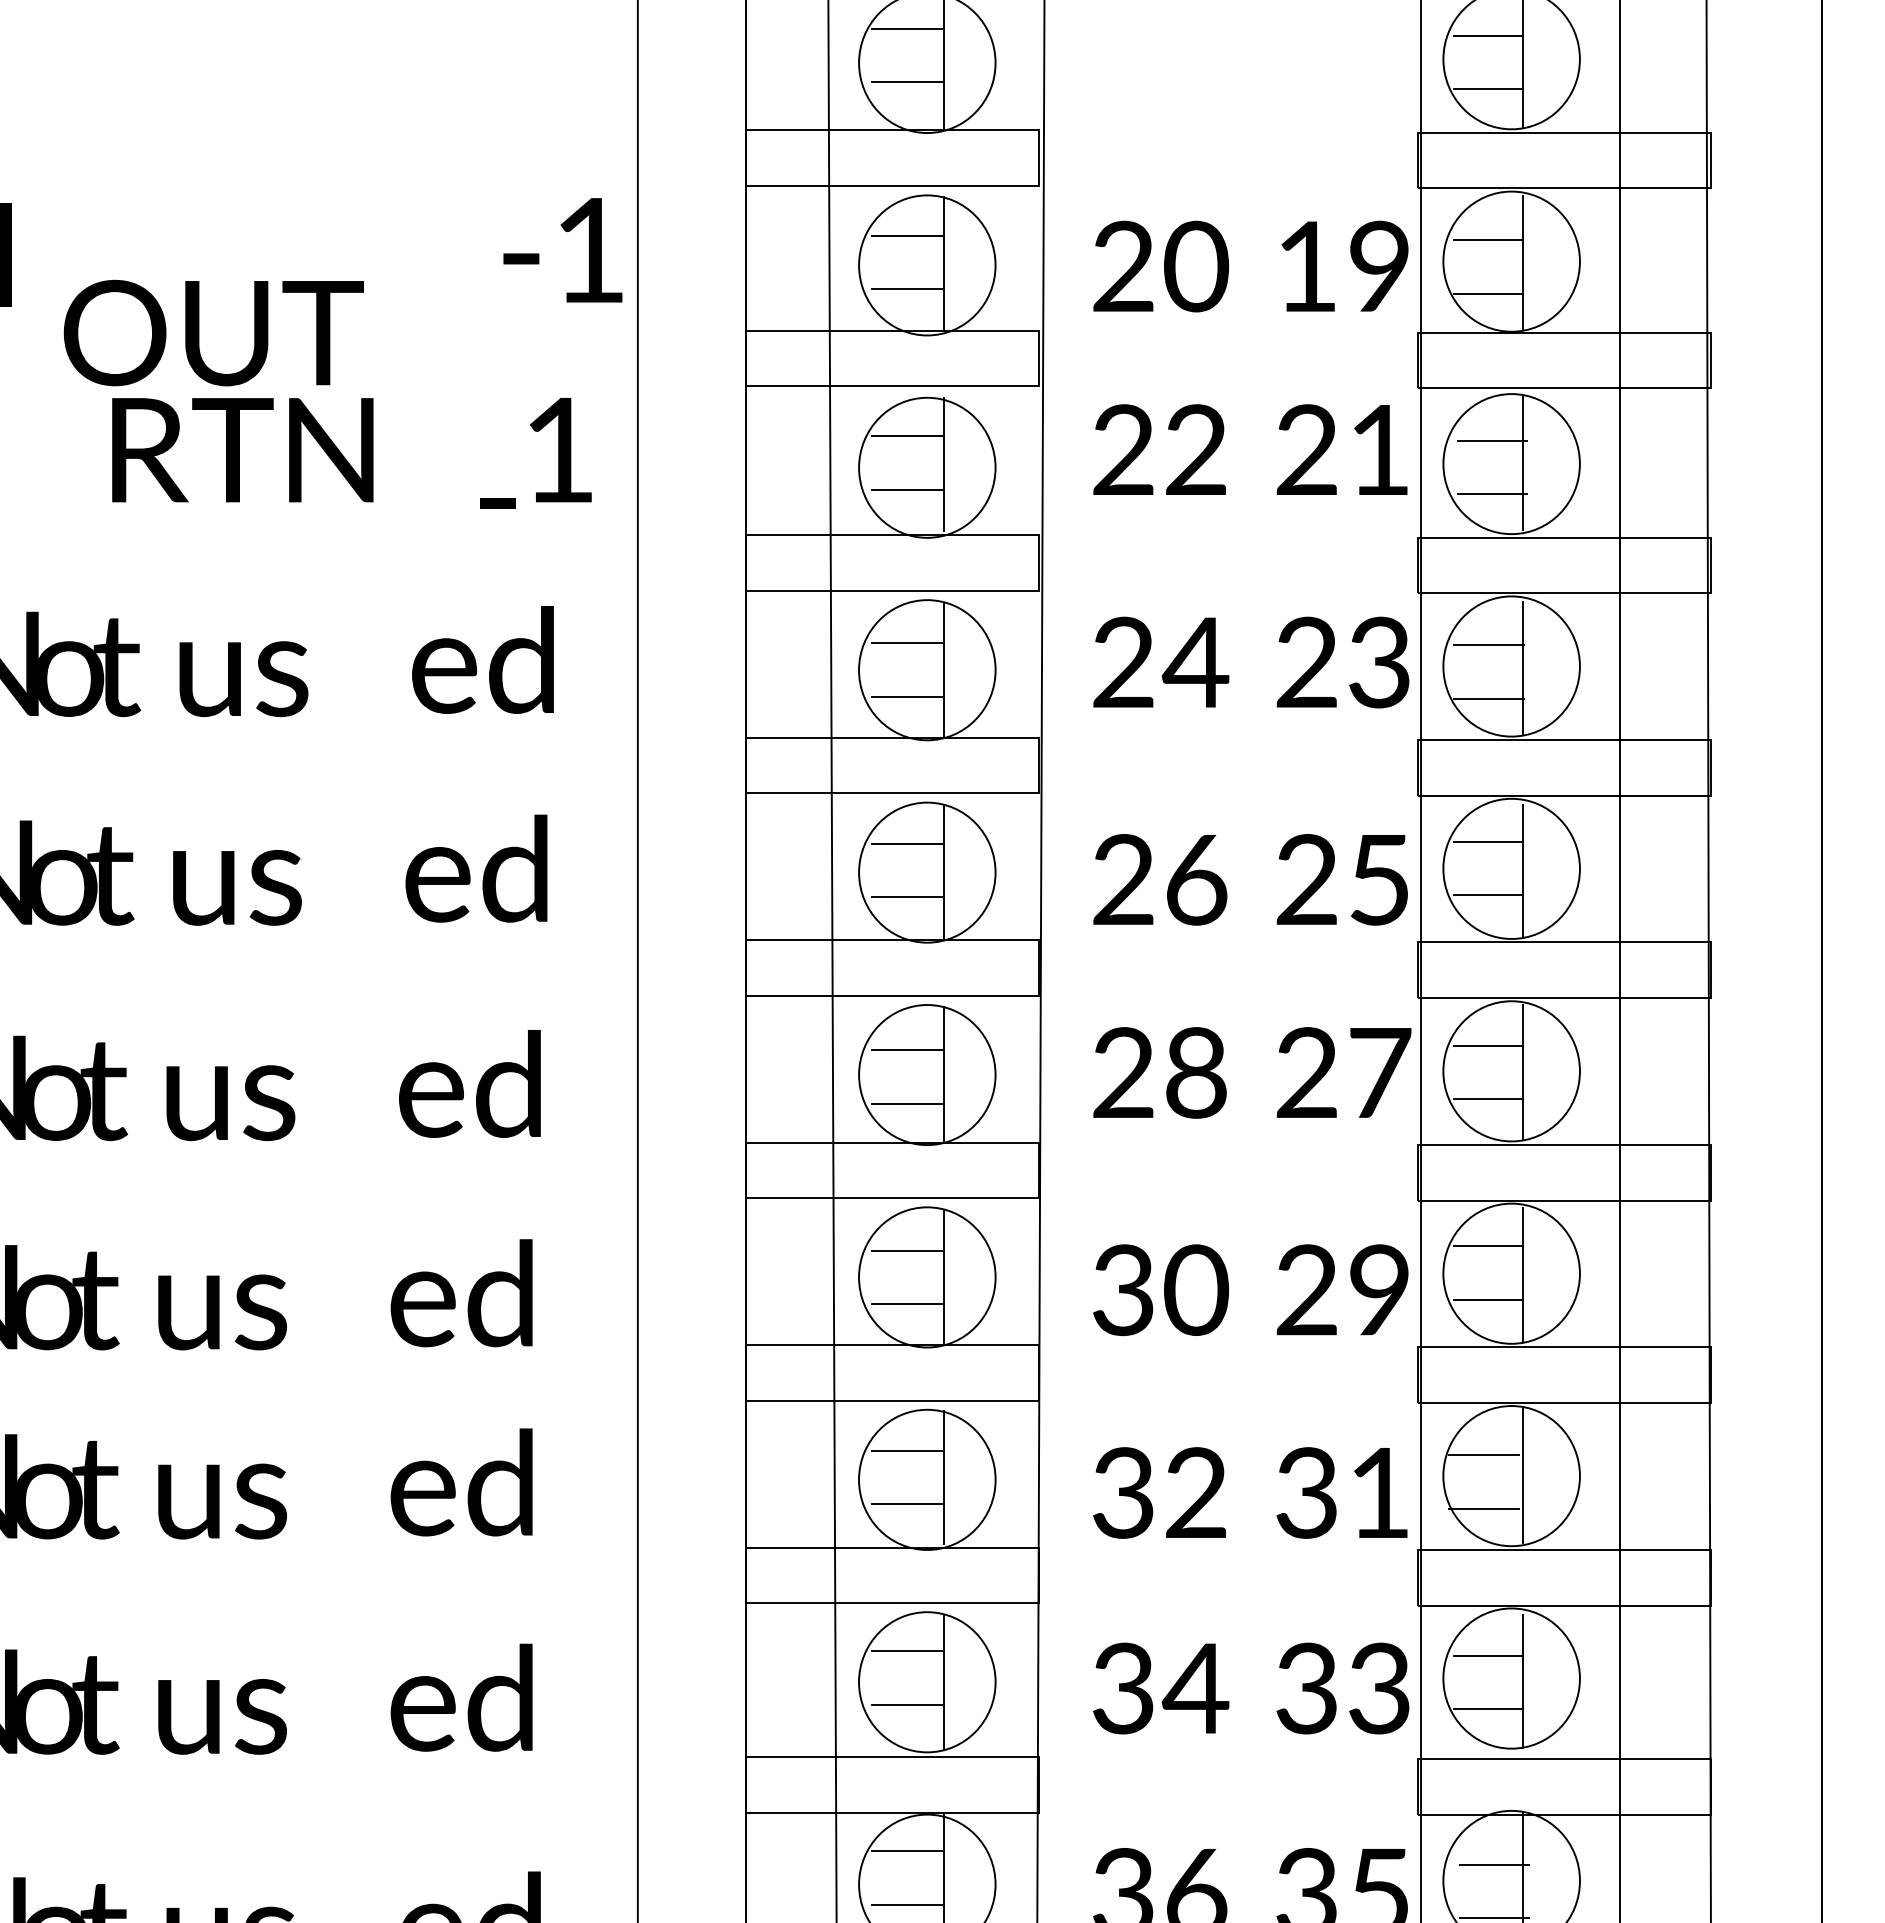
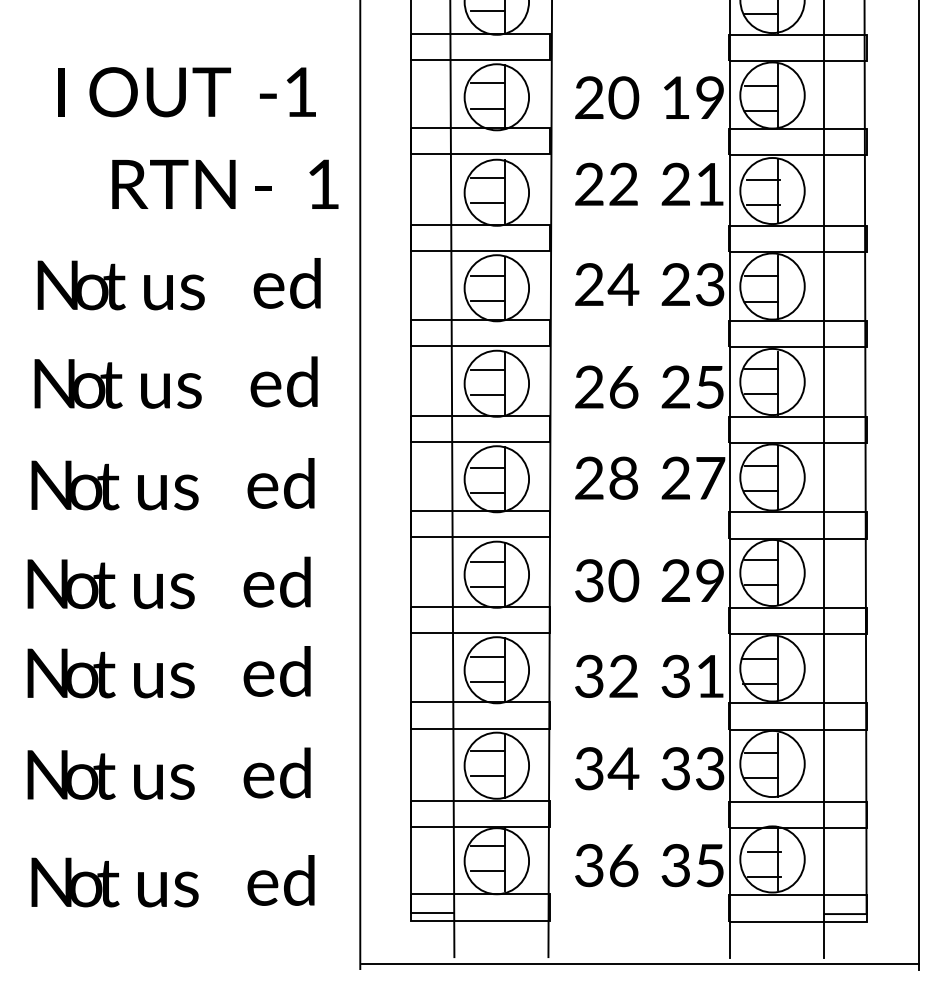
text: (562, 248) -> (287, 91), moved
text: (212, 333) -> (159, 92), moved
text: (498, 503) -> (263, 188), moved

